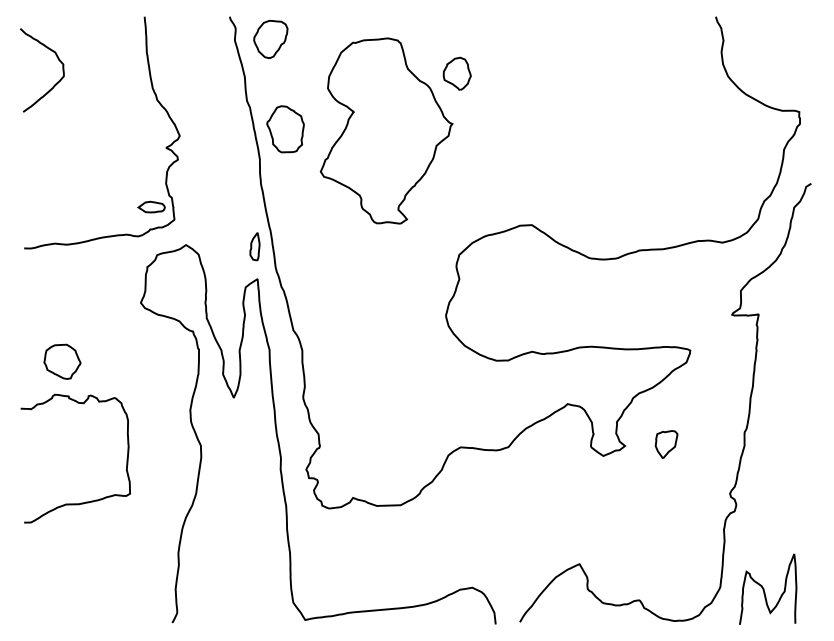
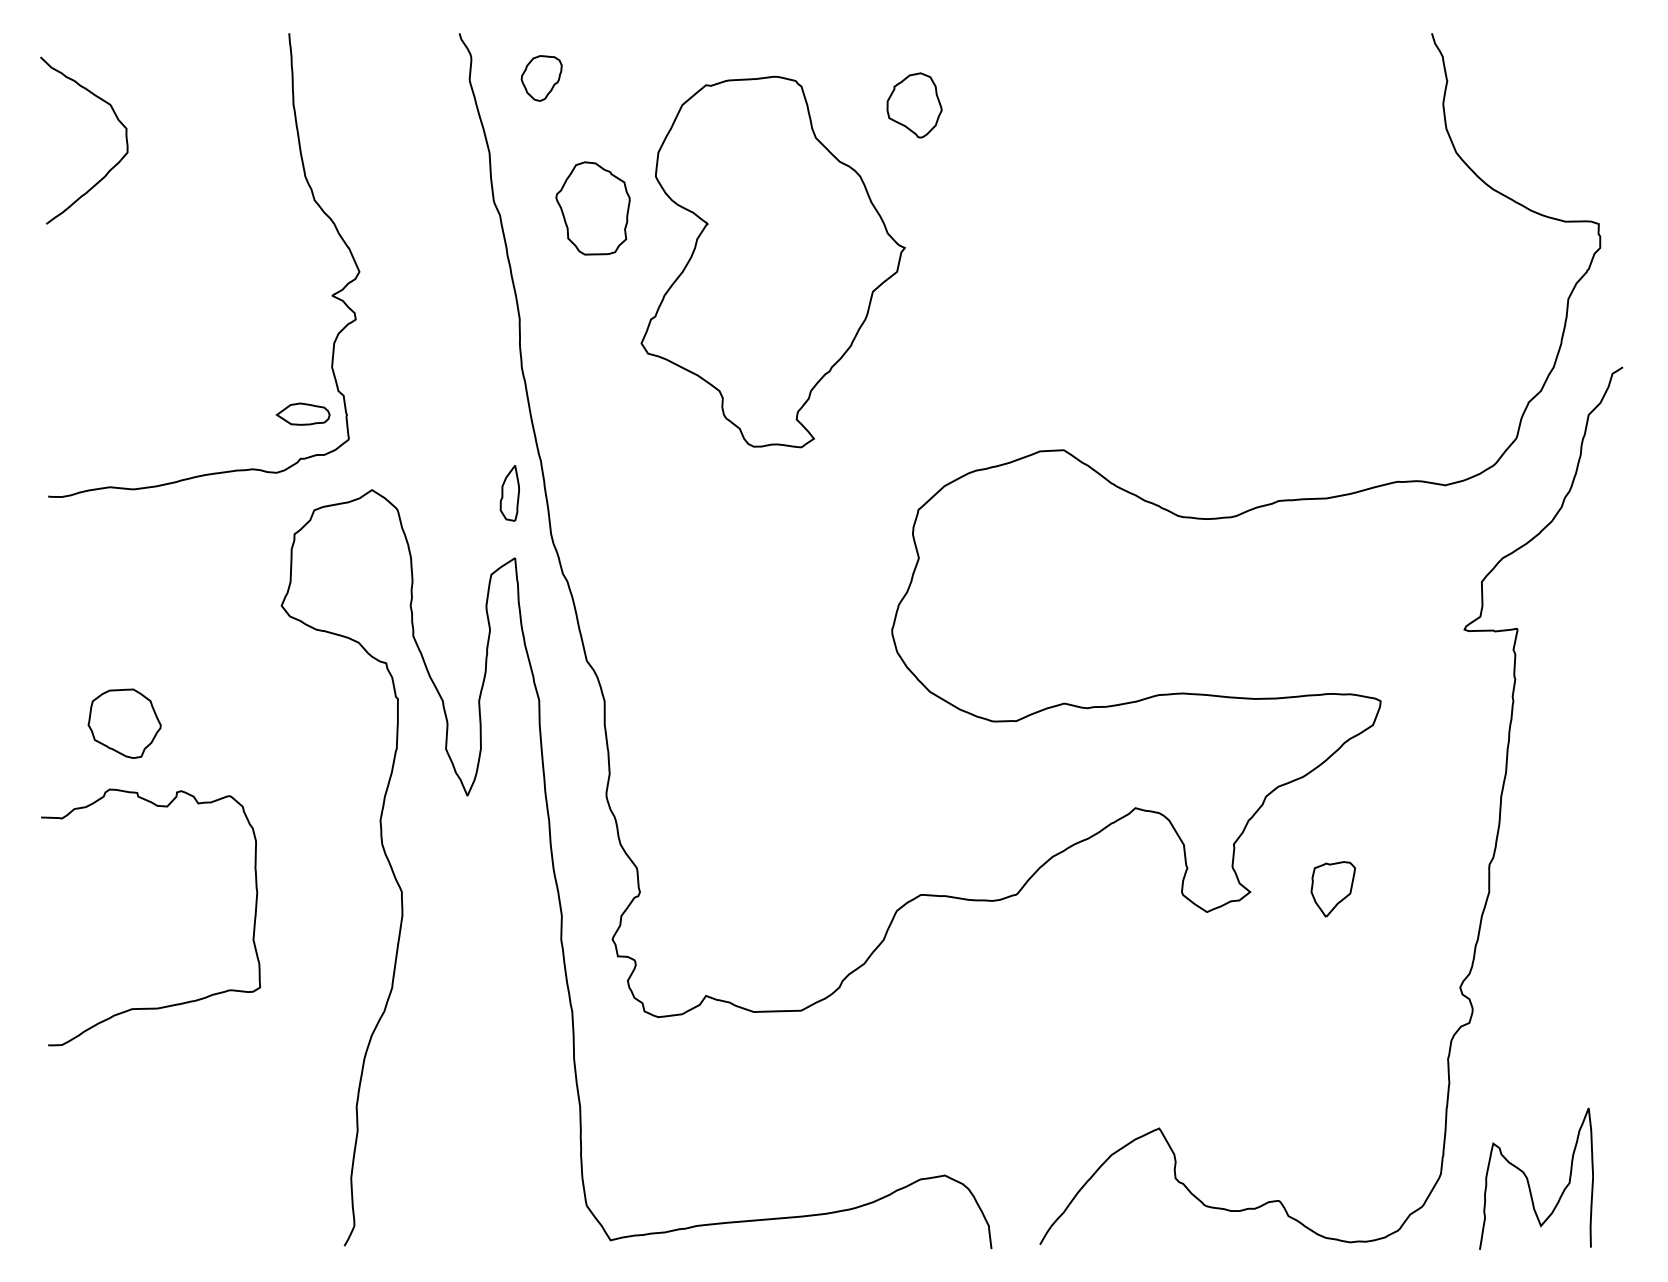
part: (270, 38) -> (540, 76), size x0.6
part: (456, 73) -> (913, 104), moved
part: (285, 129) -> (592, 208), moved

